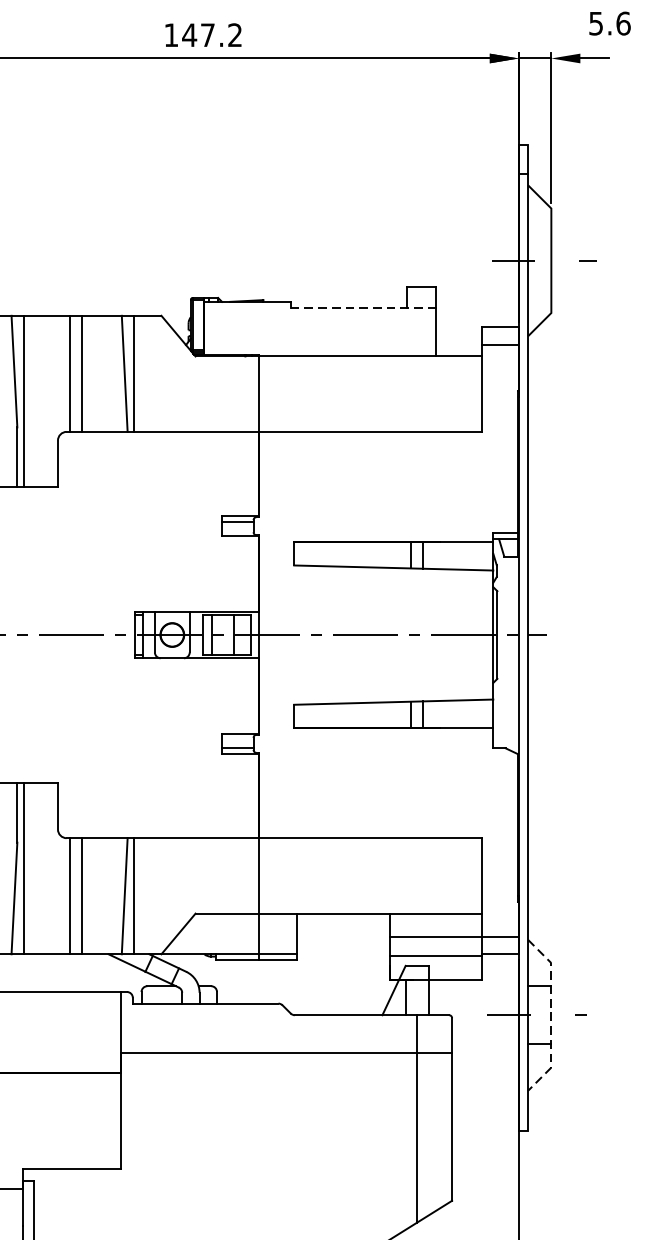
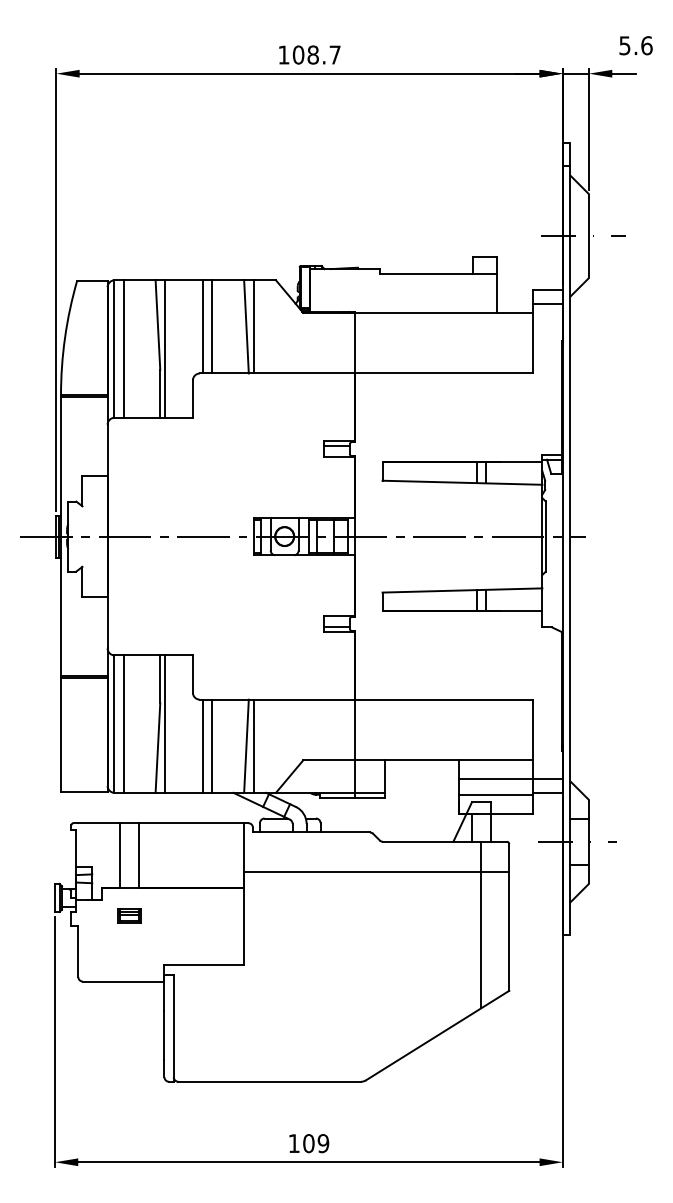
text: (211, 34) -> (316, 54), 147.2 -> 108.7
line: (362, 307) -> (437, 273), dashed -> solid
line: (550, 1014) -> (588, 841), dashed -> solid

